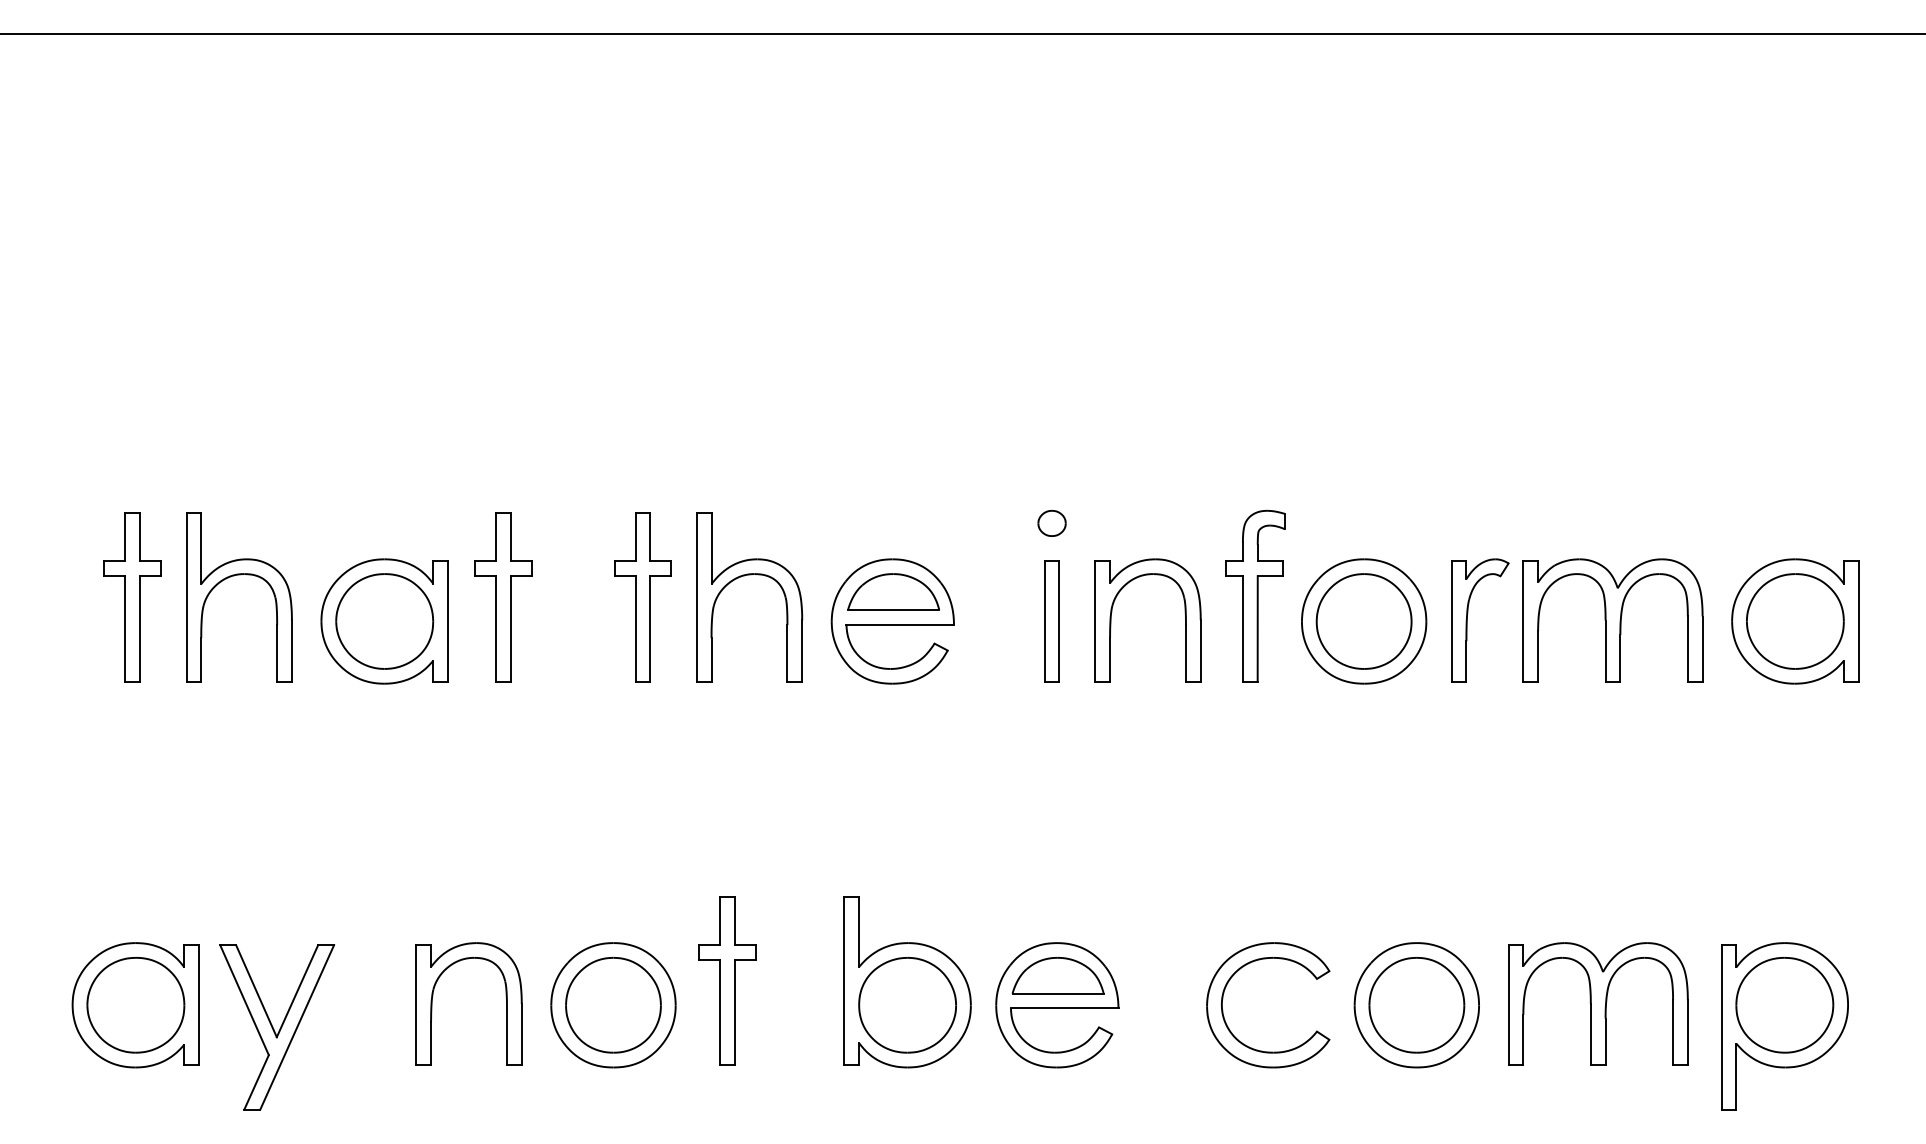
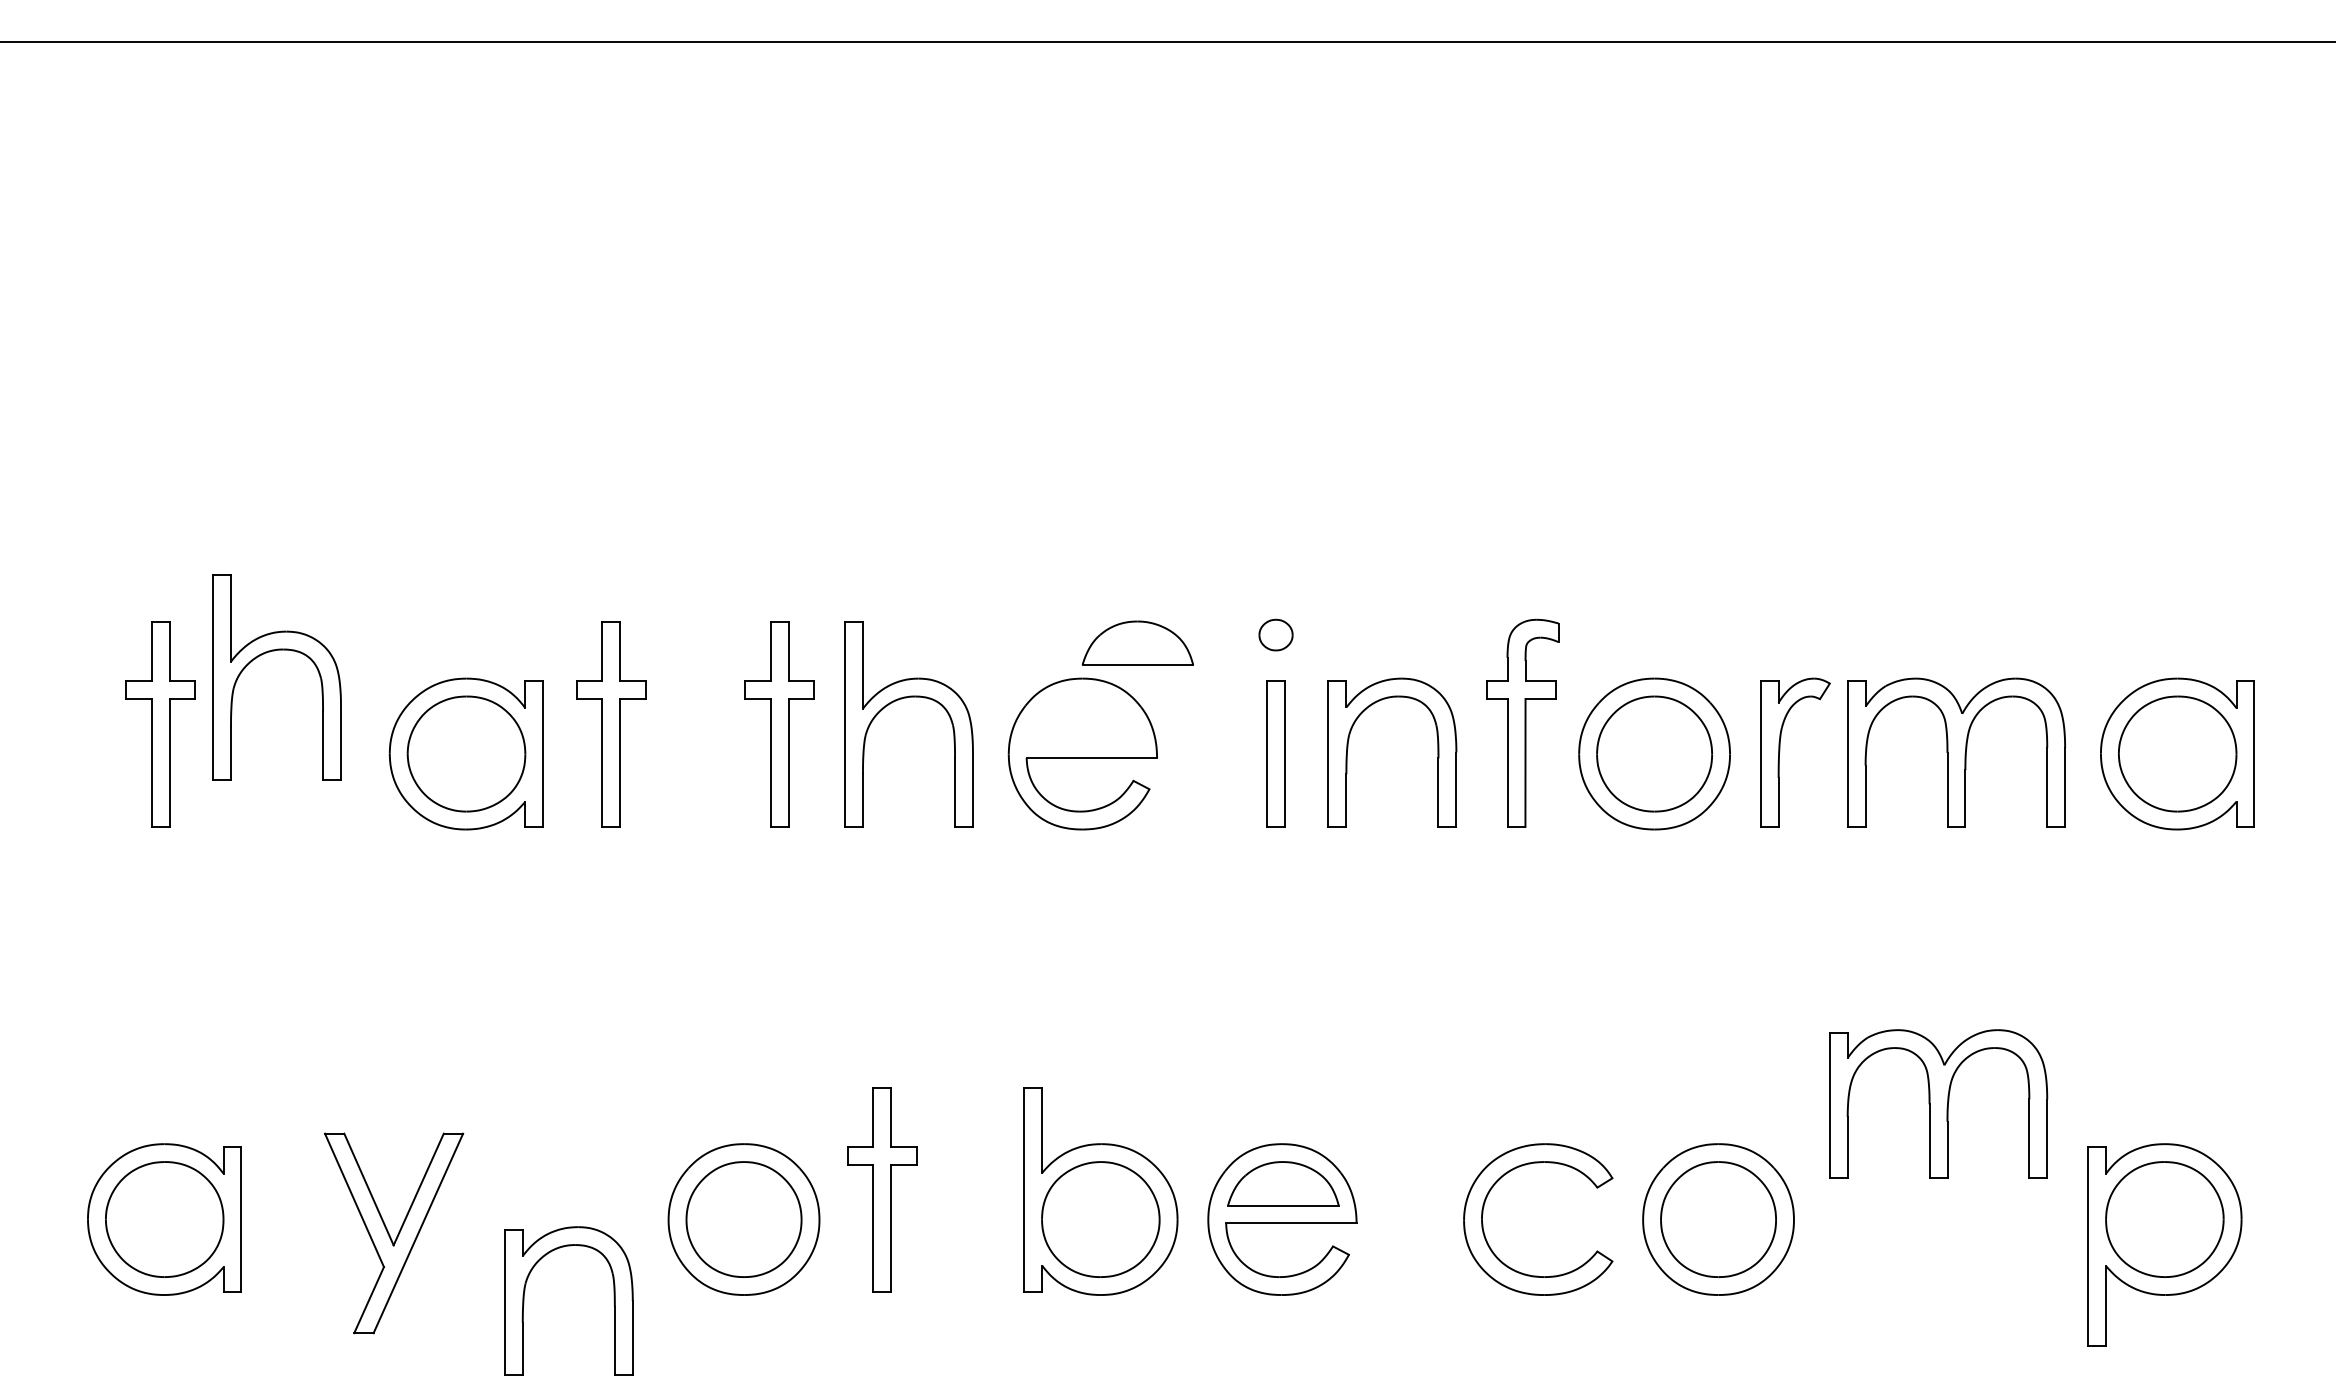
part: (228, 578) -> (264, 654), moved
part: (893, 591) -> (1137, 642), moved
part: (433, 996) -> (525, 1291), moved
part: (1598, 1003) -> (1938, 1103), moved
part: (277, 1027) -> (394, 1233), moved

